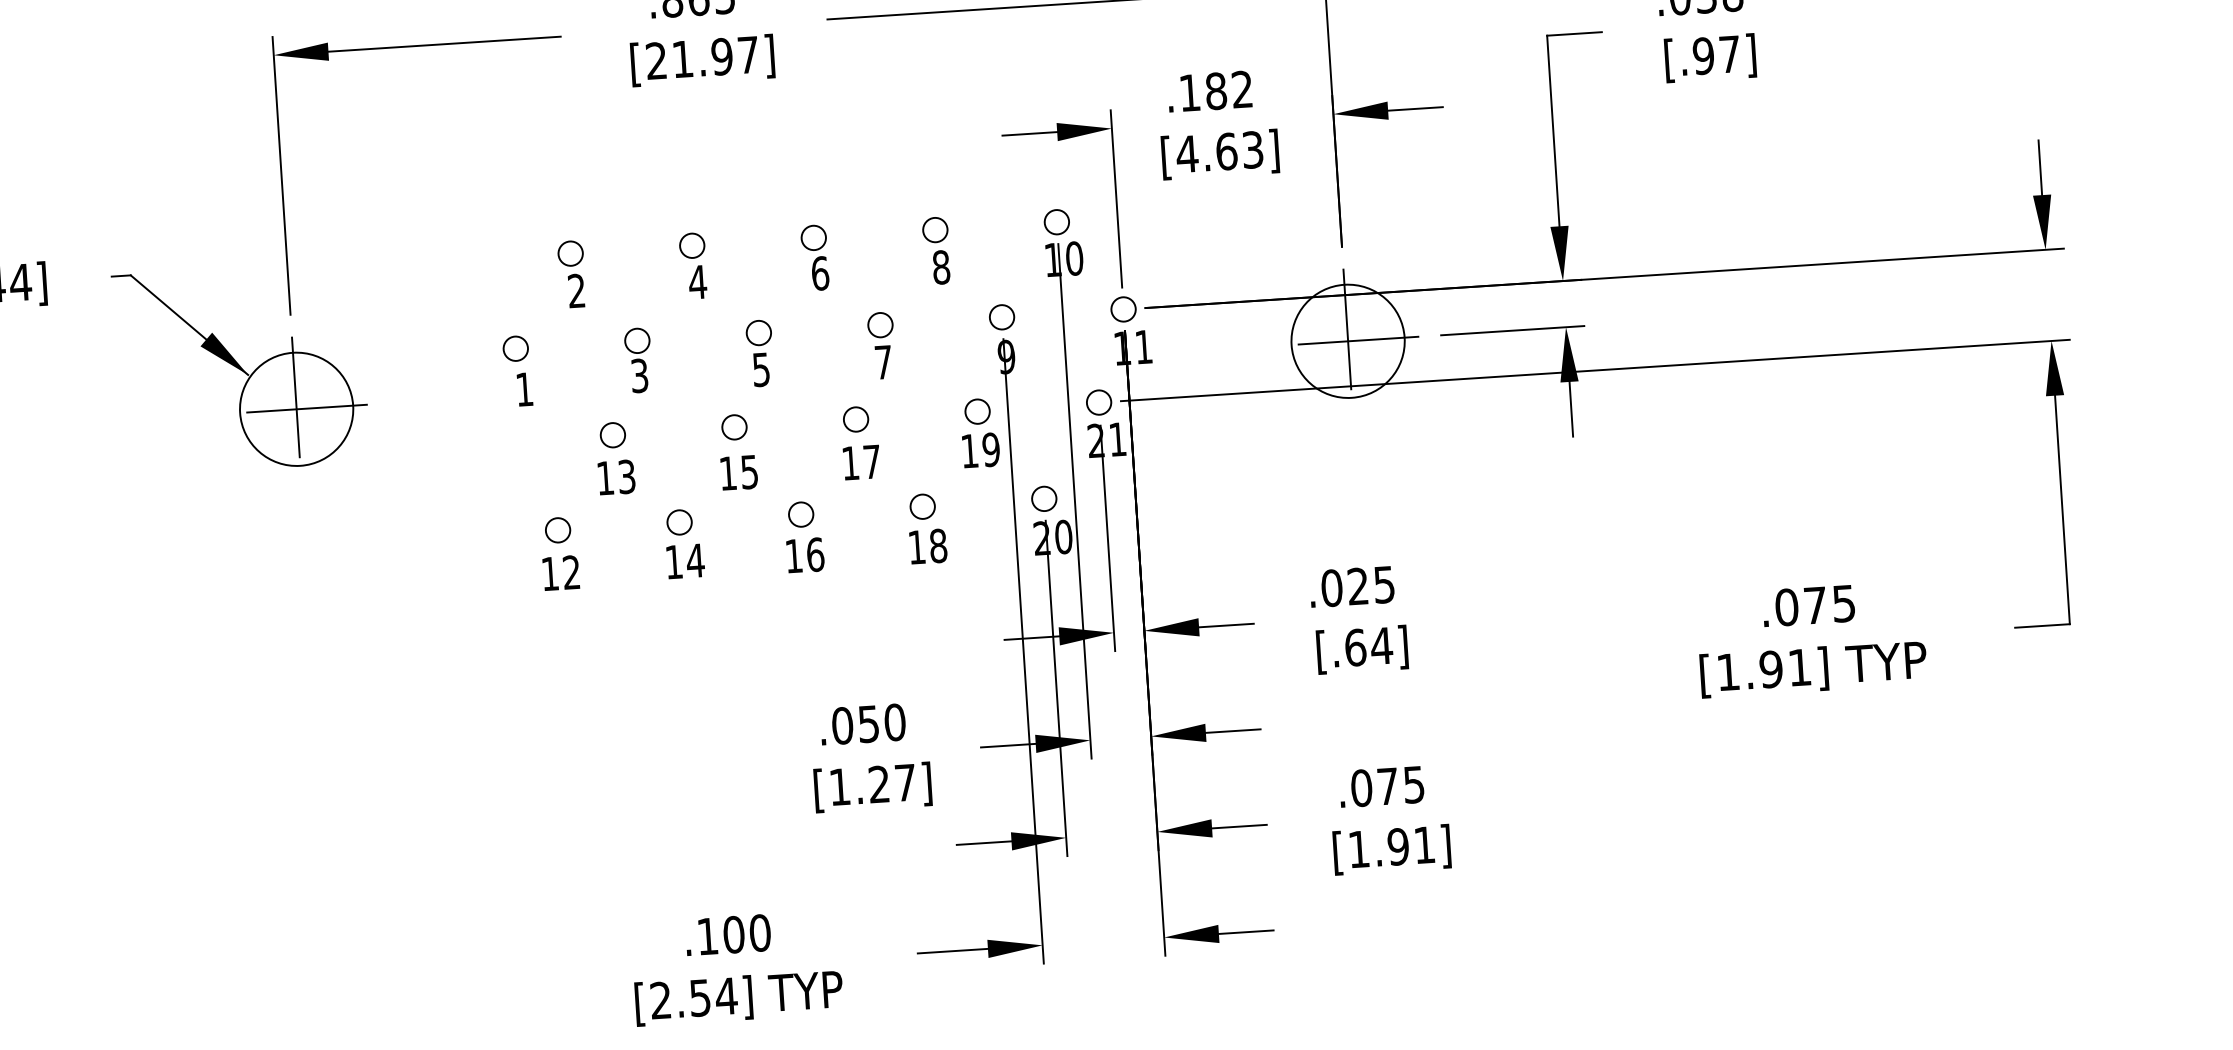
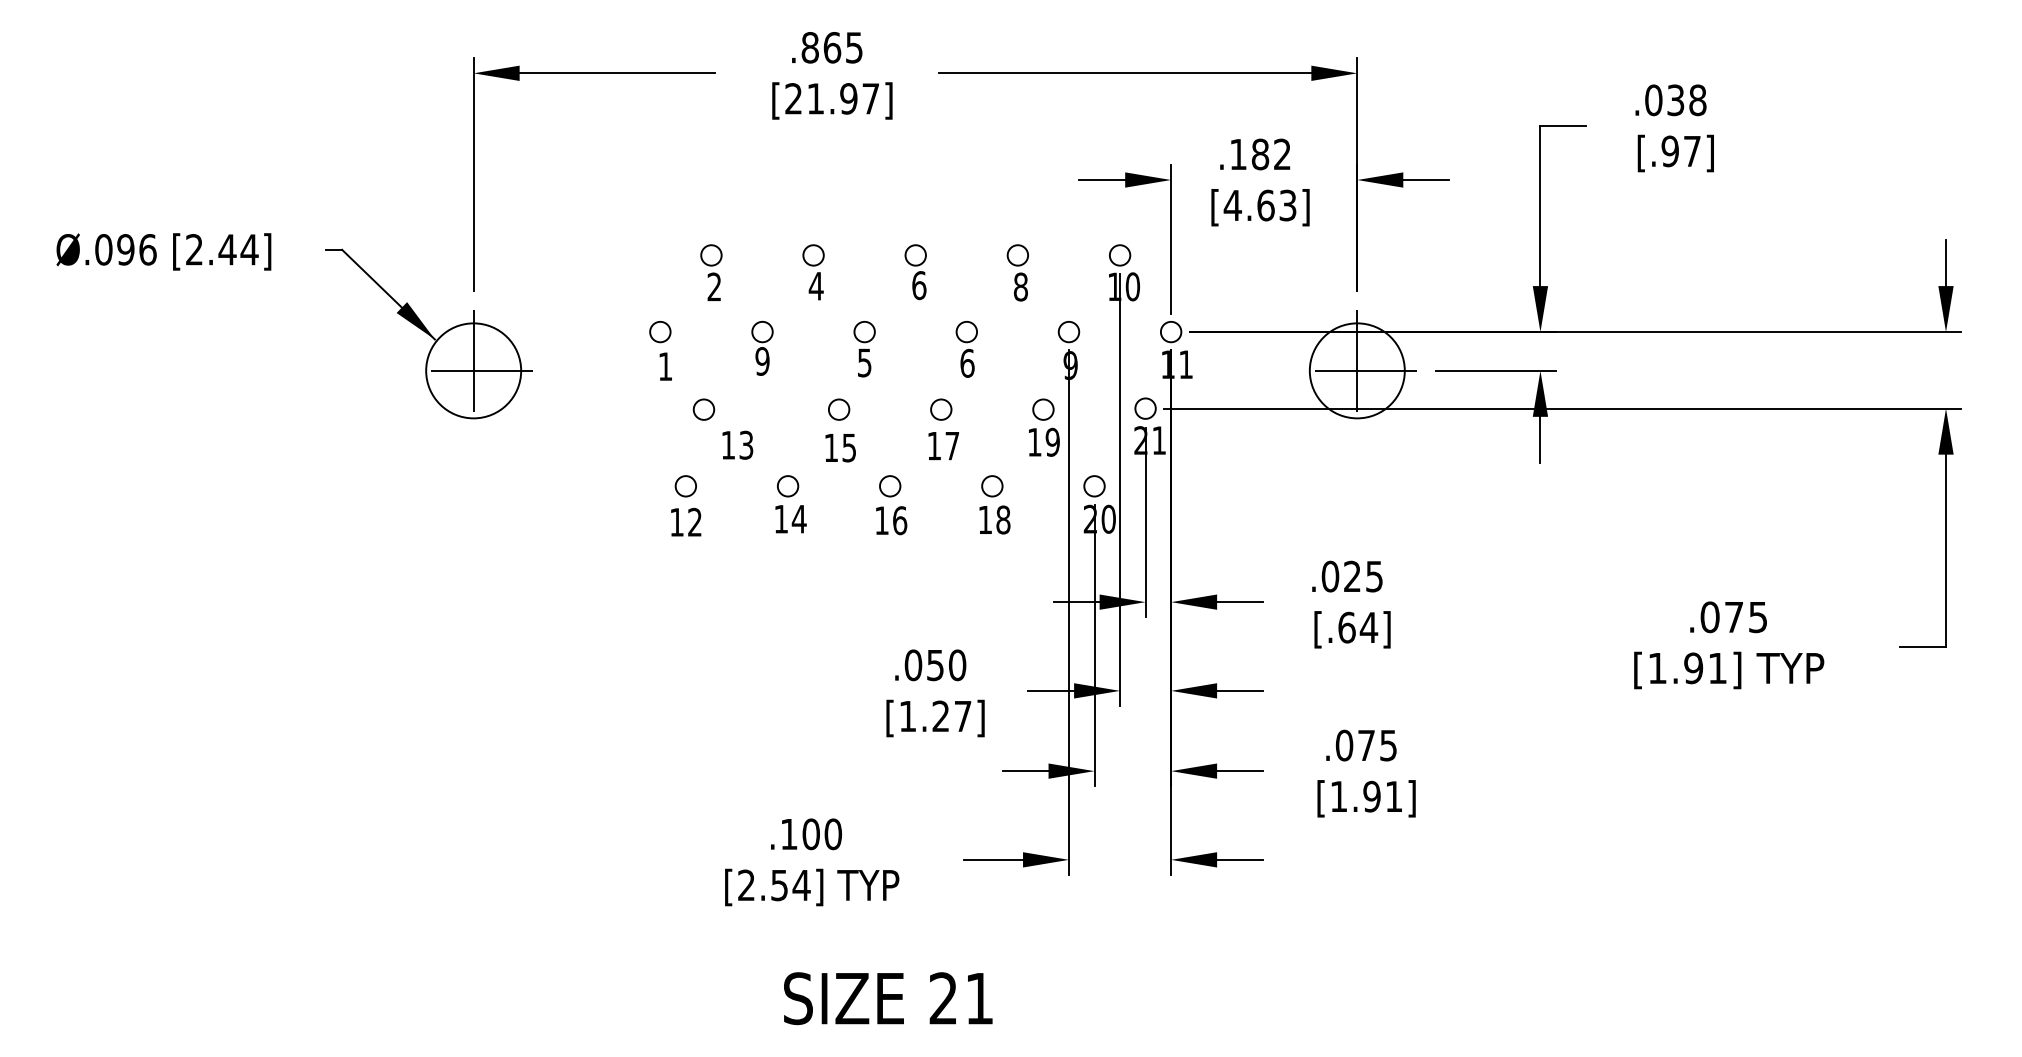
text: (883, 361) -> (967, 362), 7 -> 6
text: (639, 375) -> (762, 361), 3 -> 9
circle: (612, 435) -> (703, 409), moved

